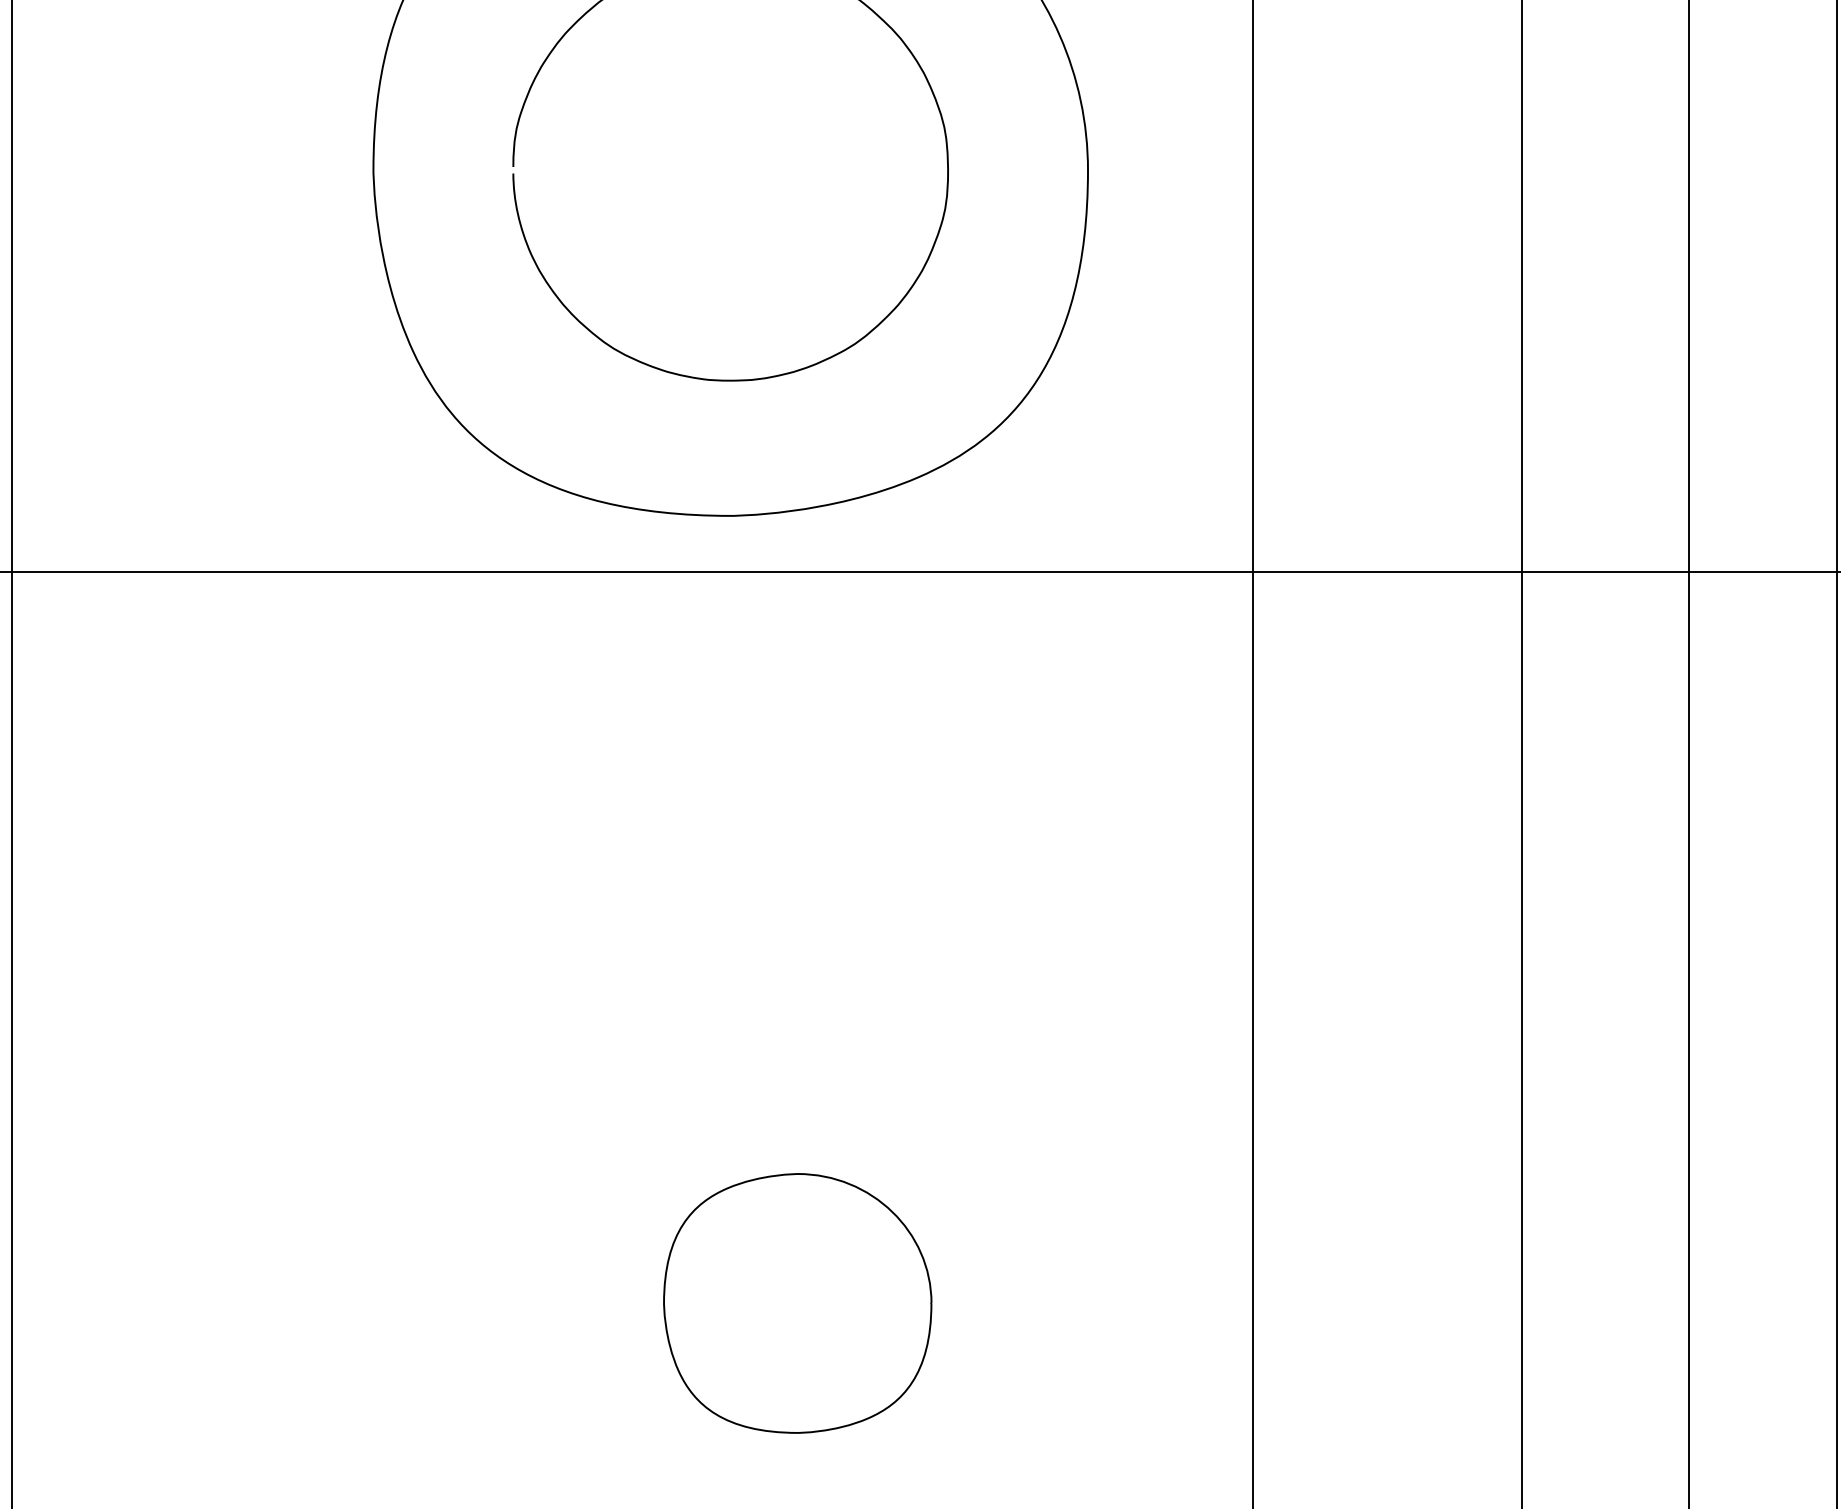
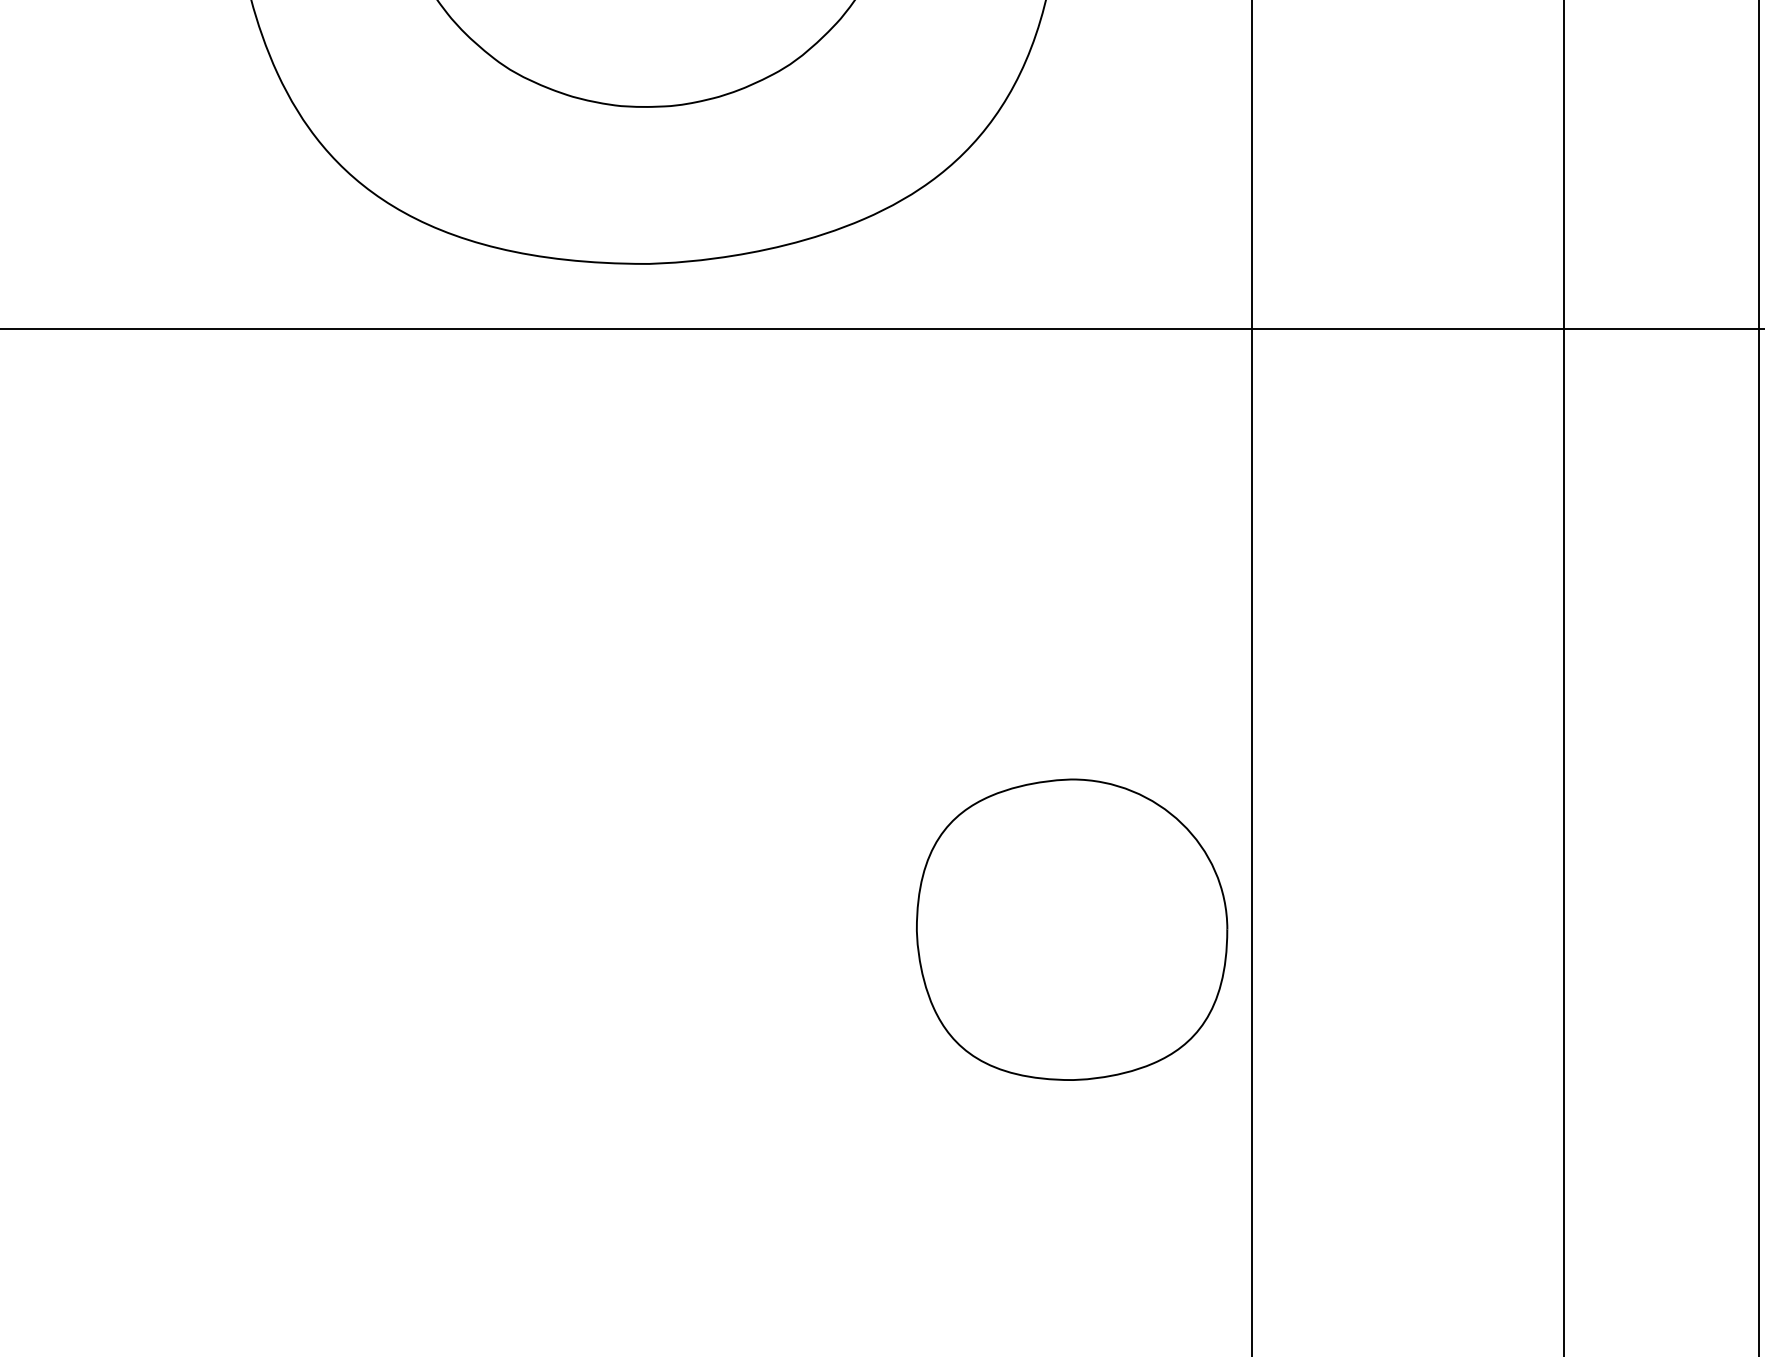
part: (797, 1303) -> (1071, 929), moved

